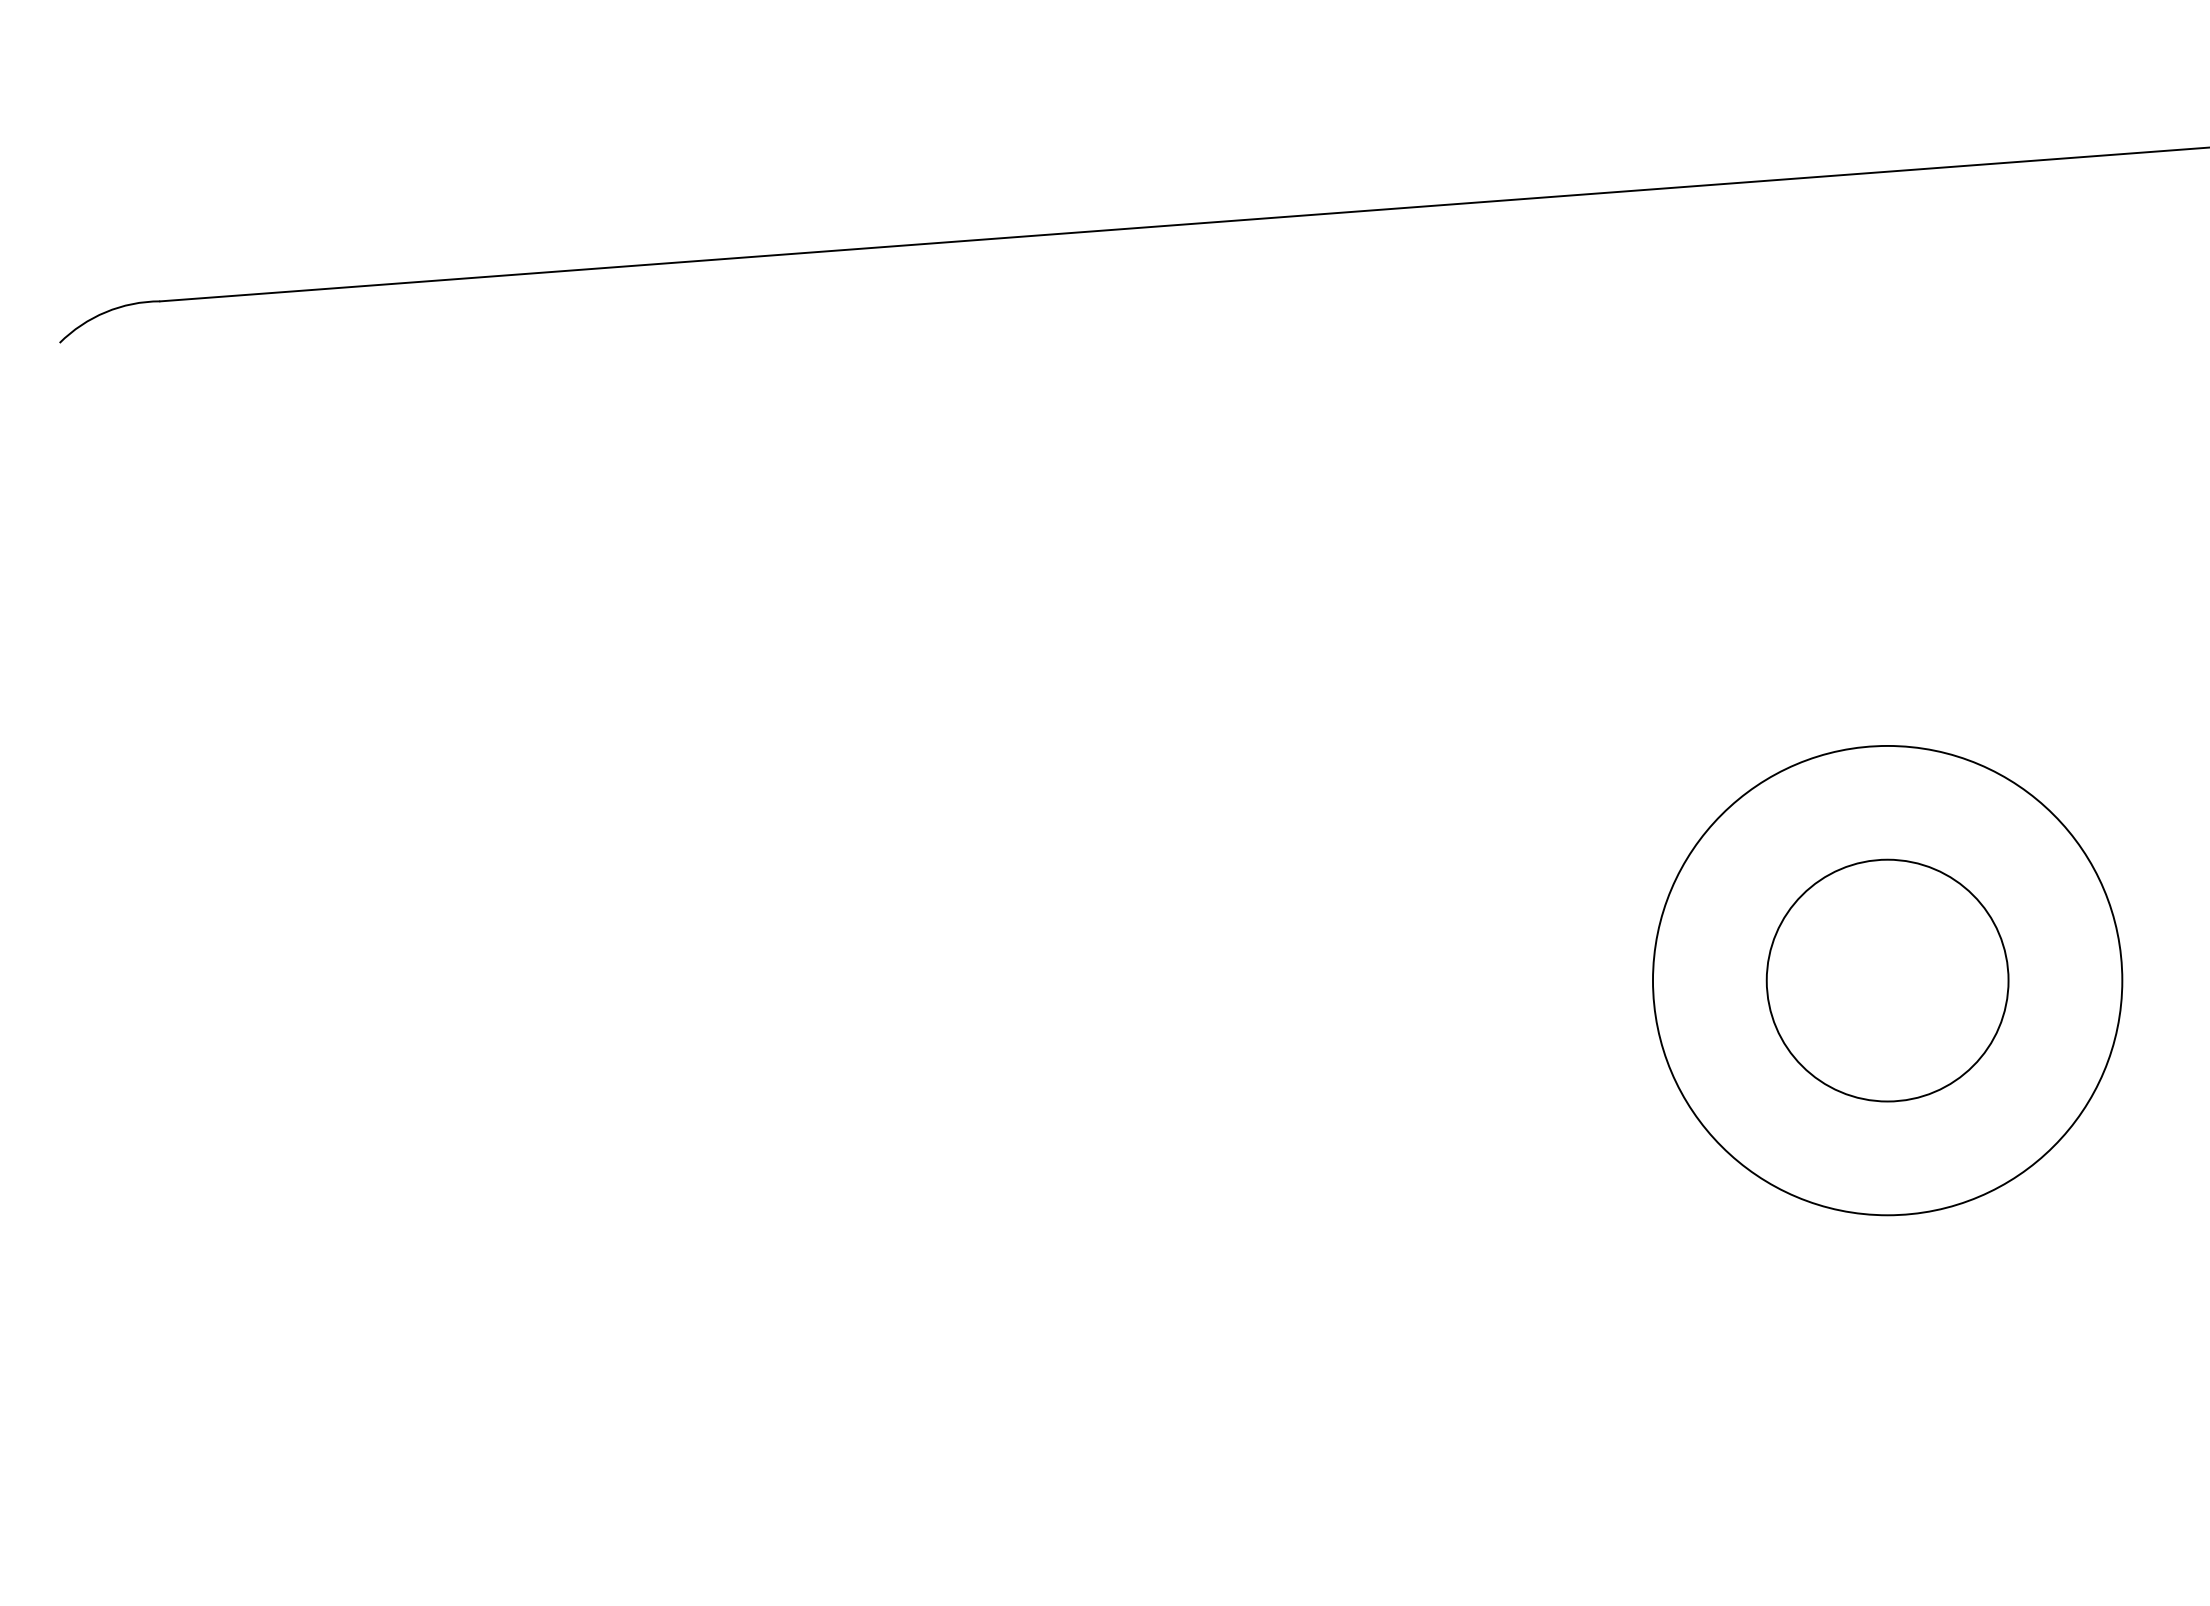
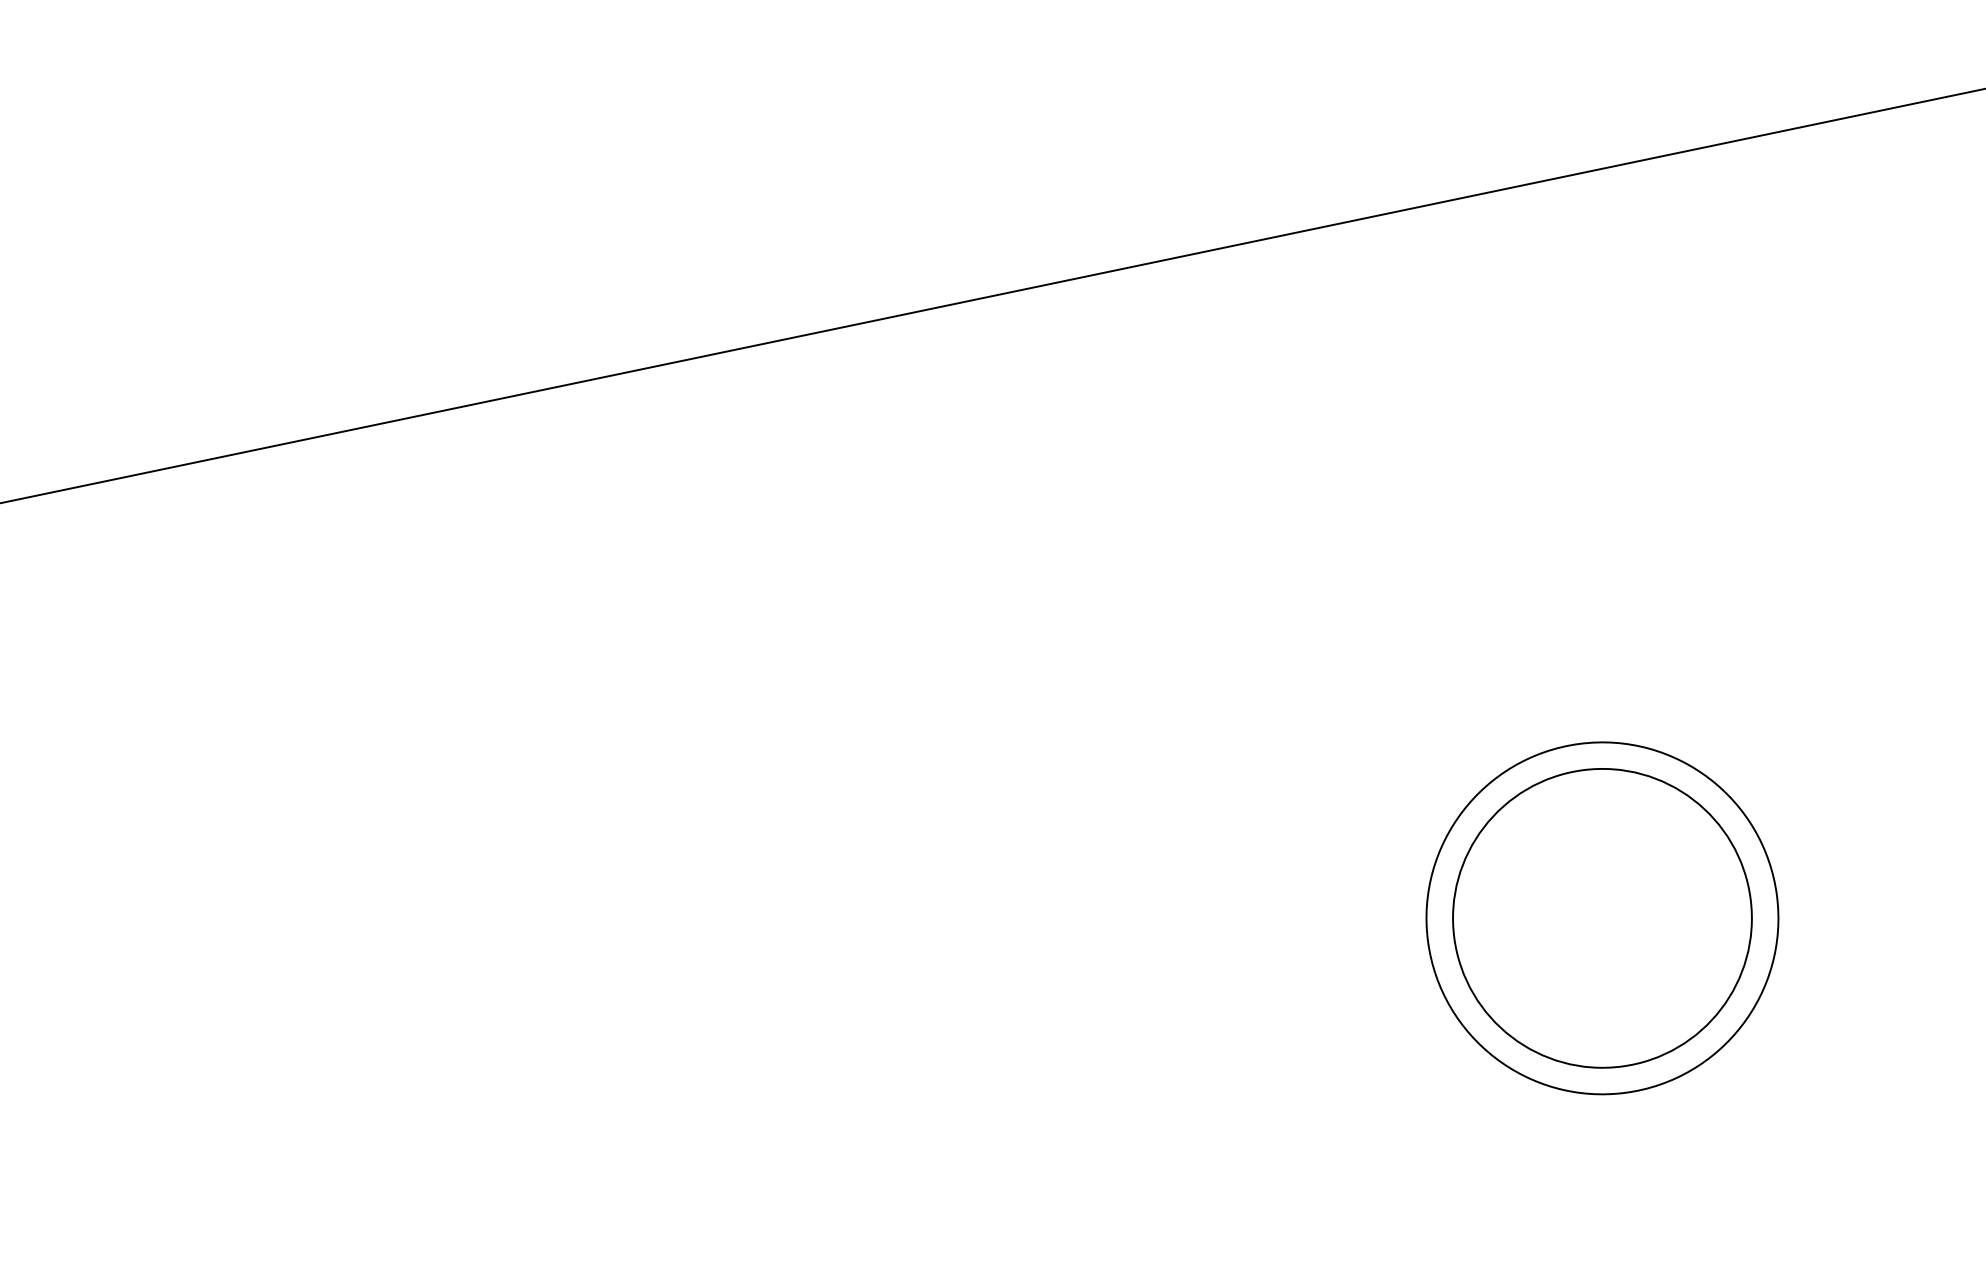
circle: (1887, 980) -> (1602, 918), size x0.7
circle: (1887, 980) -> (1602, 918), size x1.6

